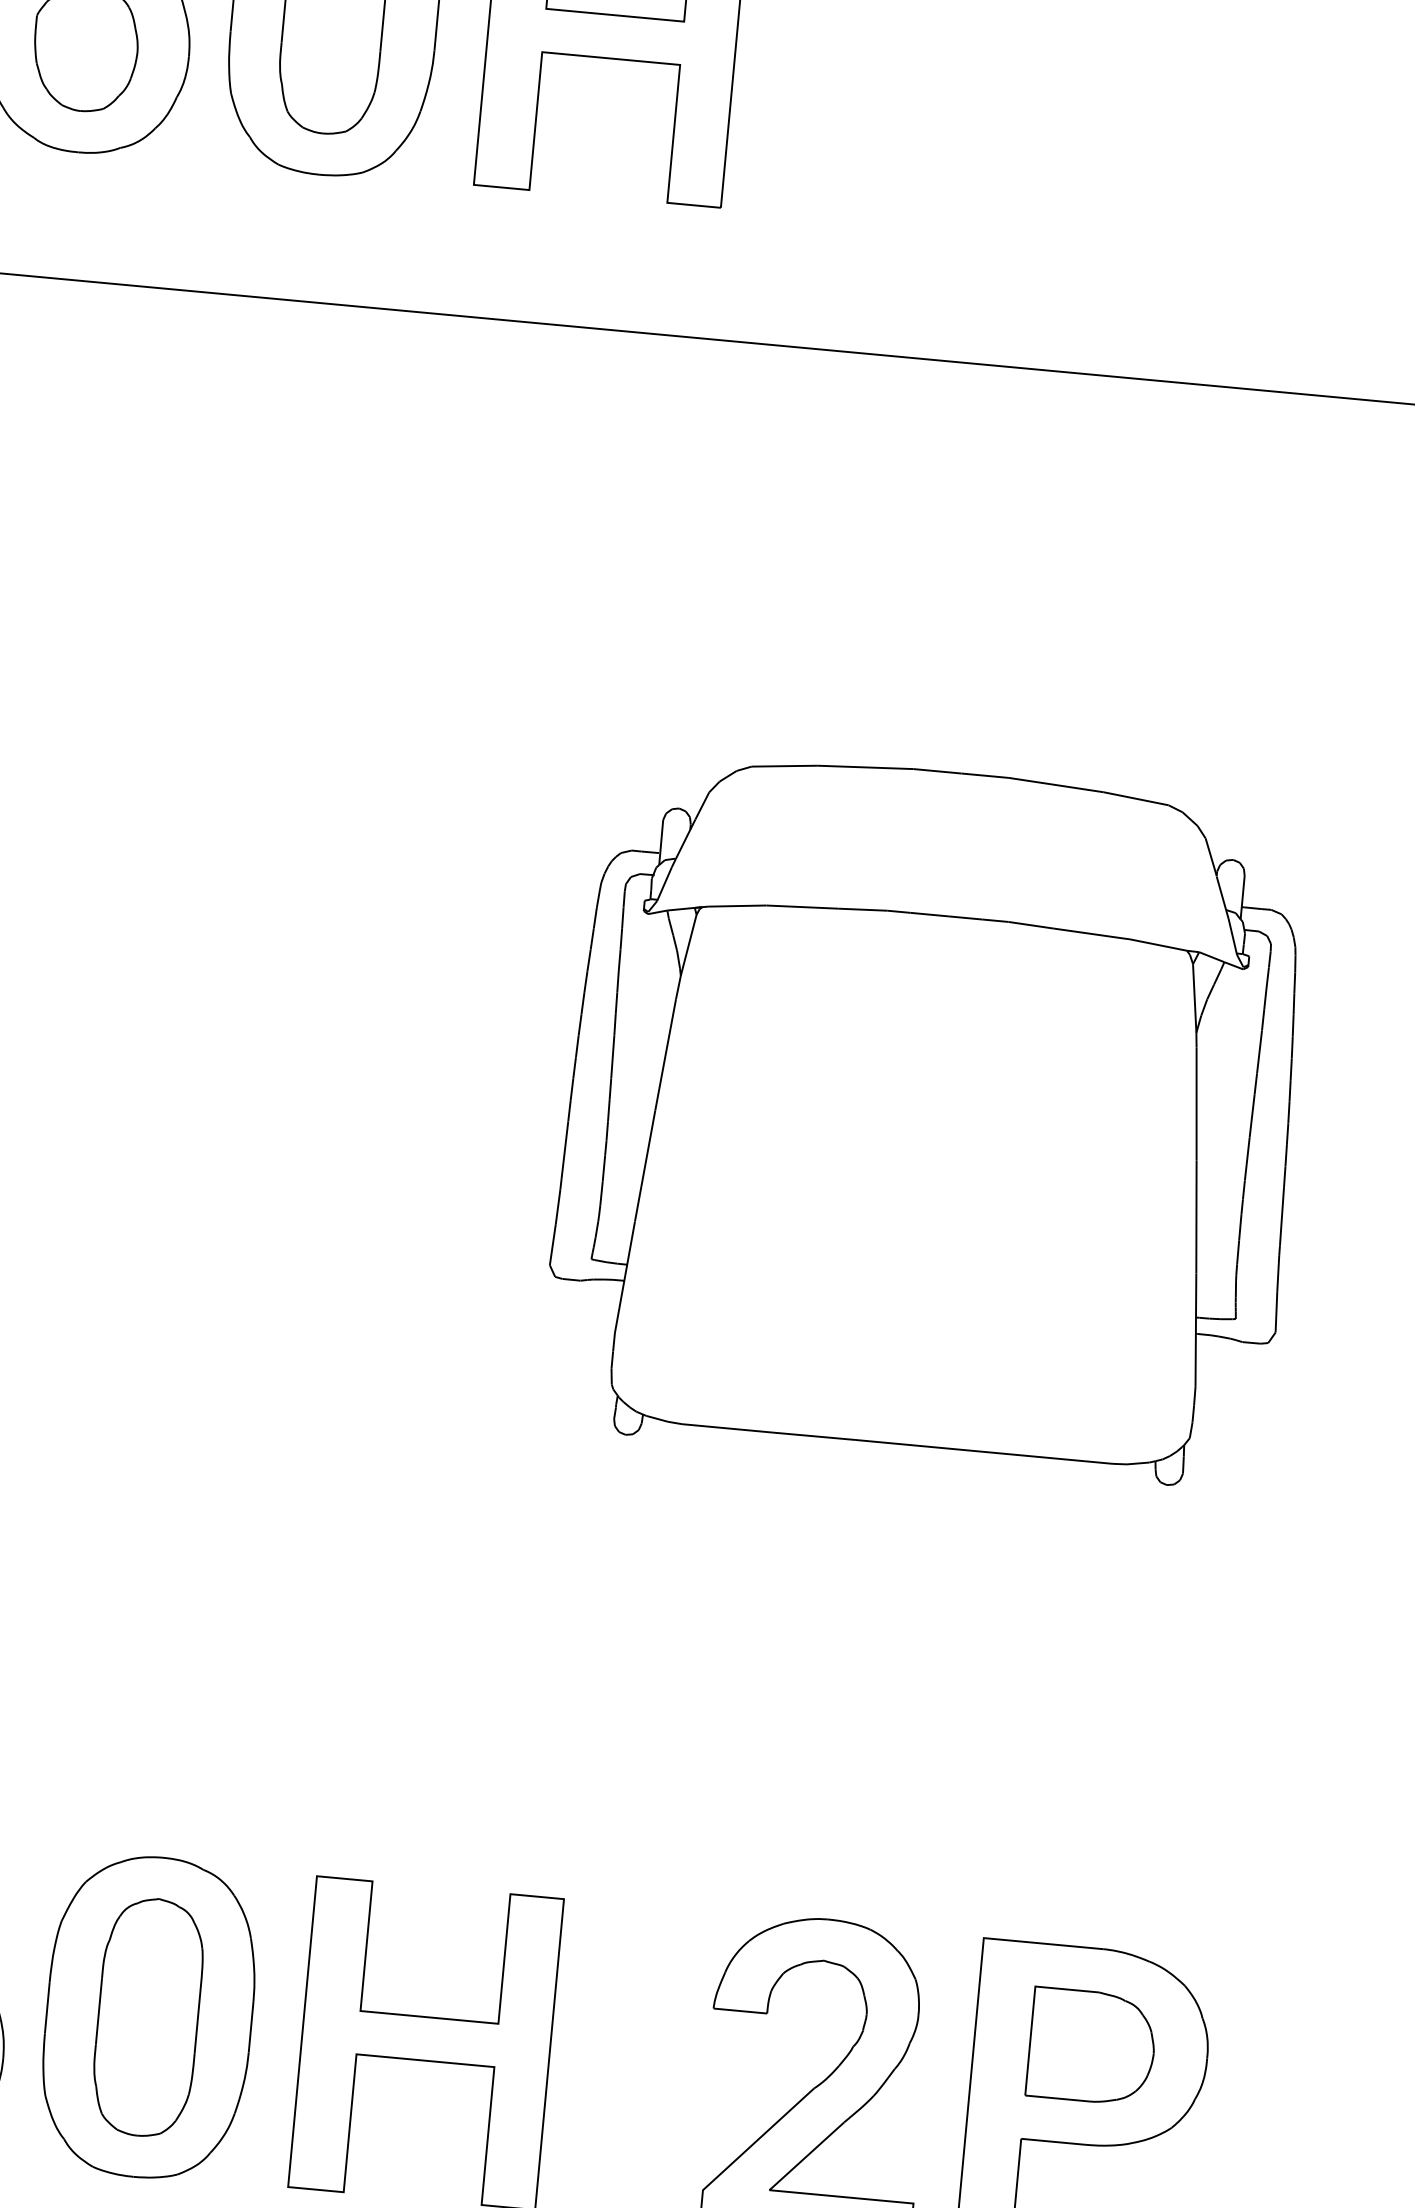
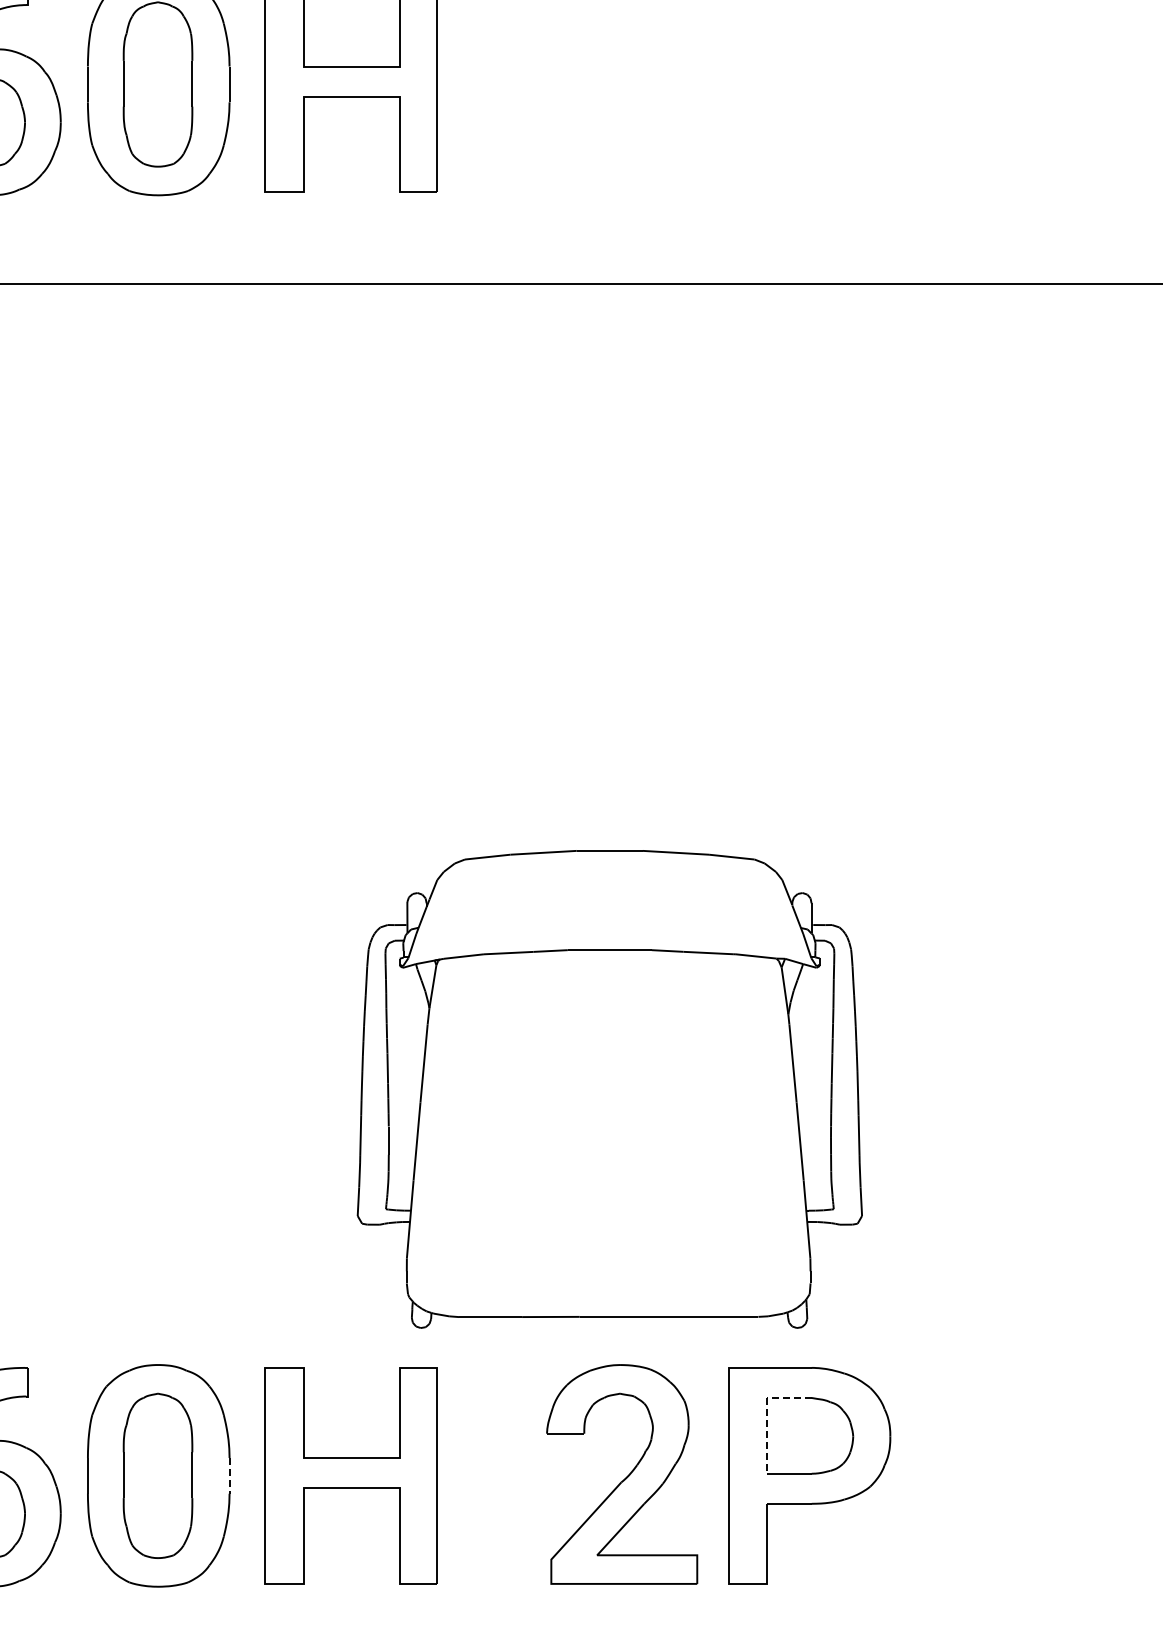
part: (929, 1116) -> (609, 1089), moved
line: (1033, 2007) -> (767, 1412), solid -> dashed
line: (251, 2026) -> (229, 1475), solid -> dashed

